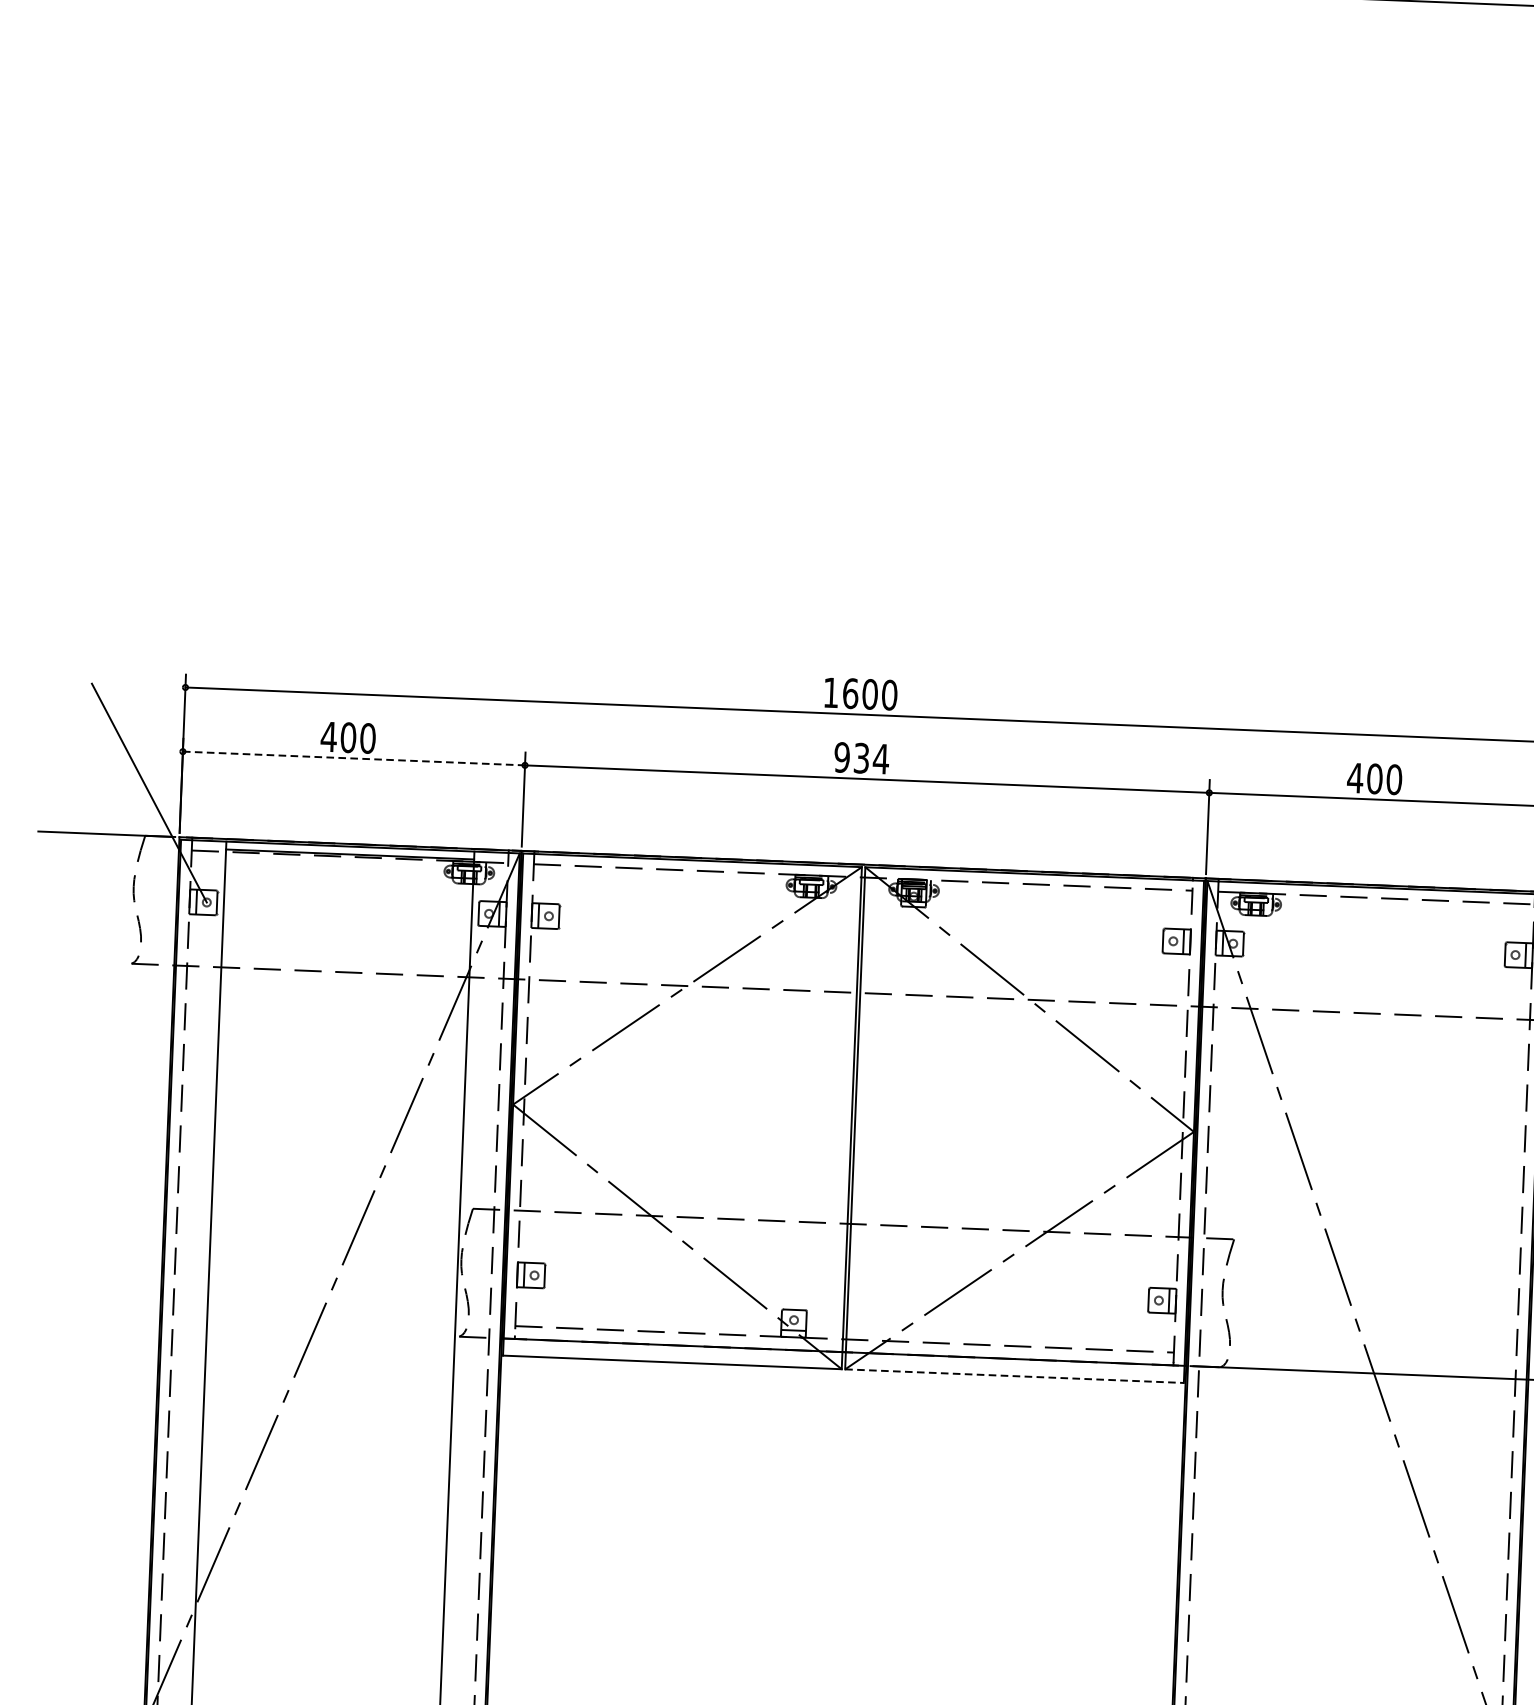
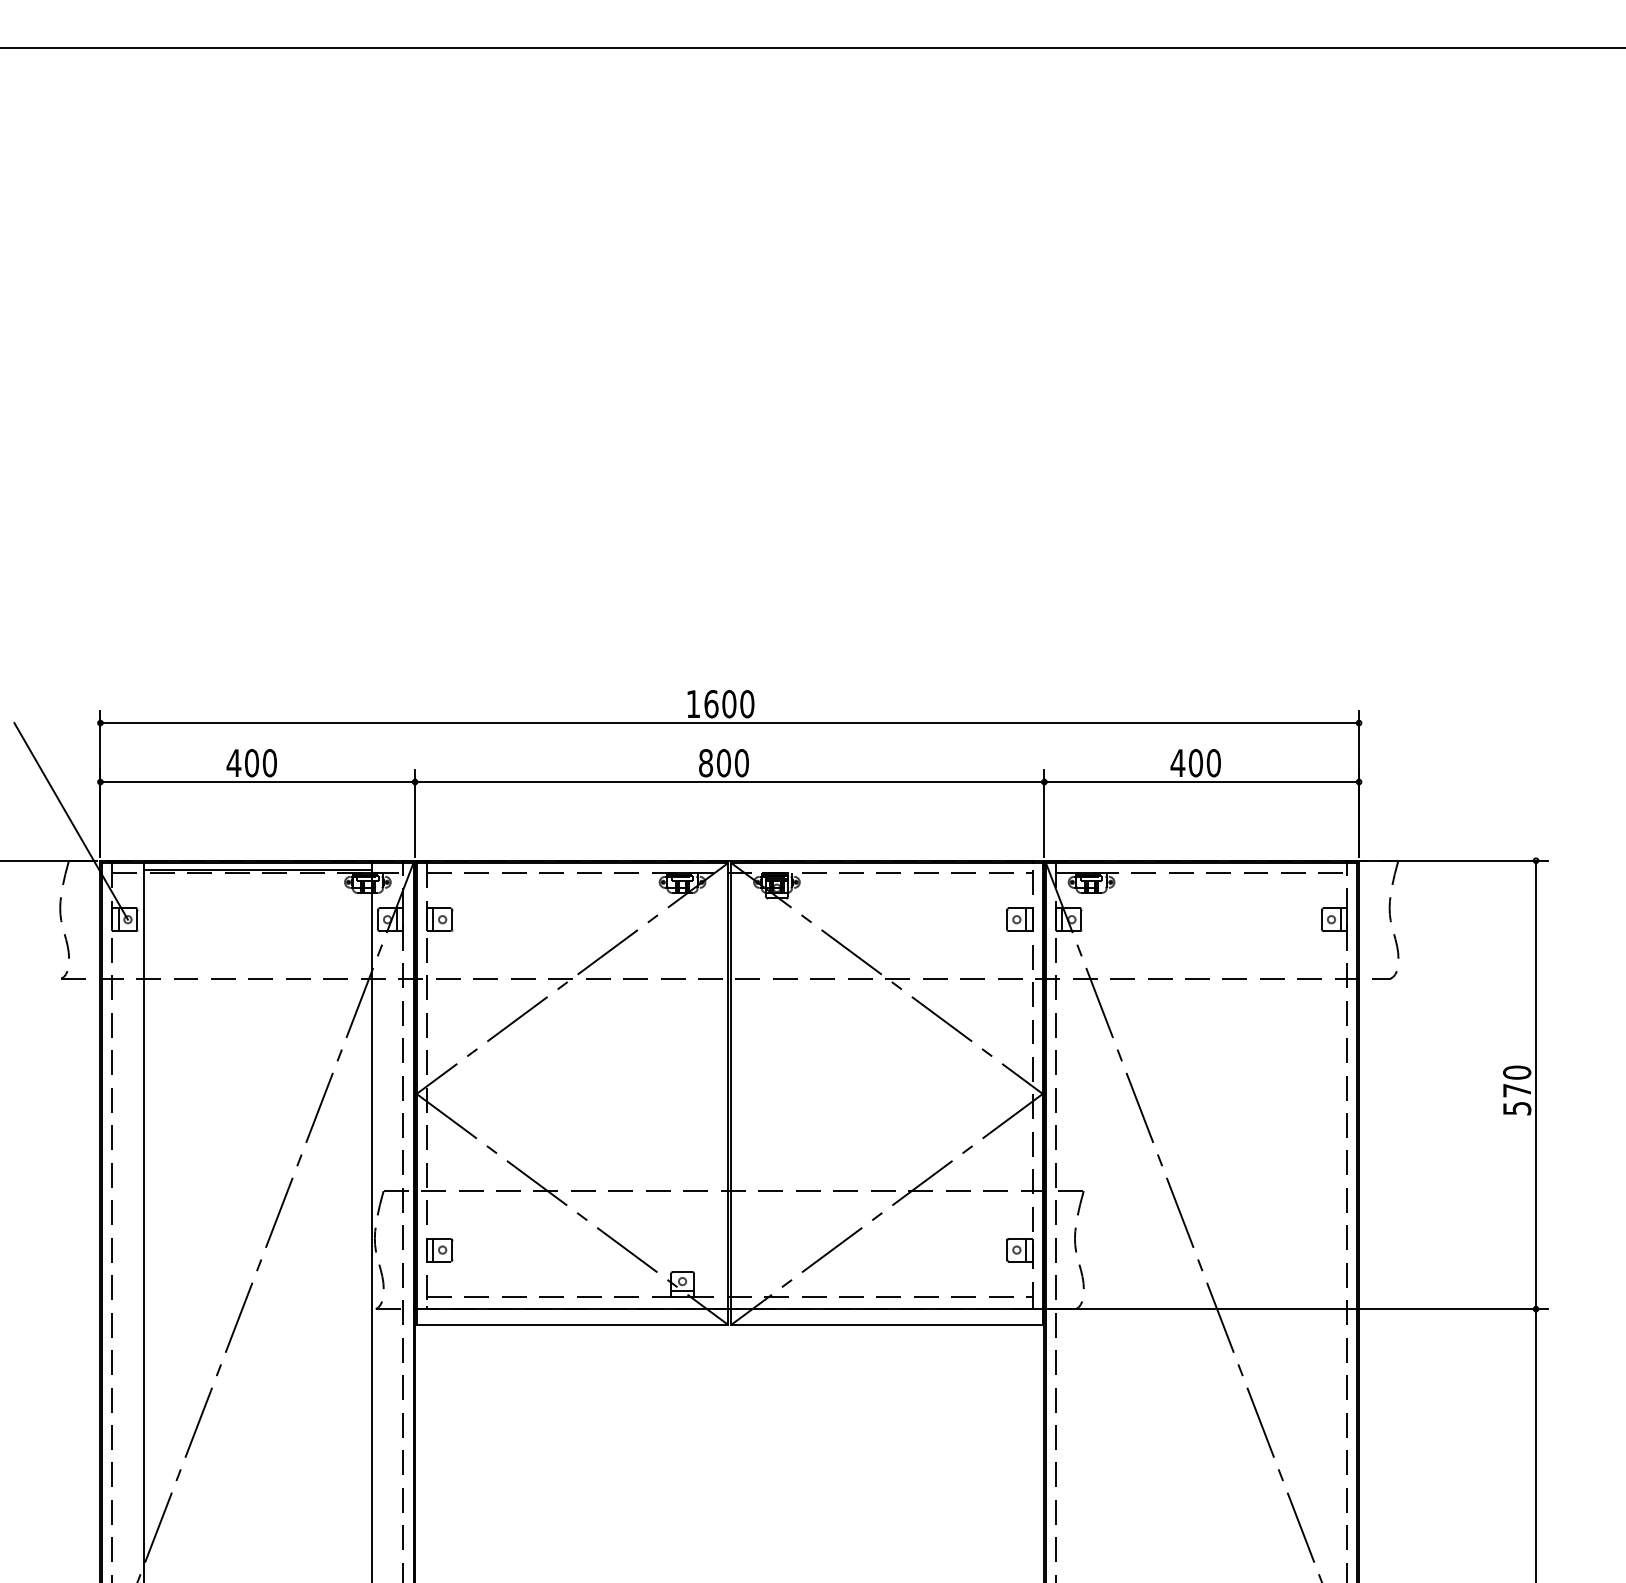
text: (861, 758) -> (723, 763), 934 -> 800
line: (354, 759) -> (258, 782), dashed -> solid
line: (1015, 1375) -> (887, 1324), dashed -> solid

